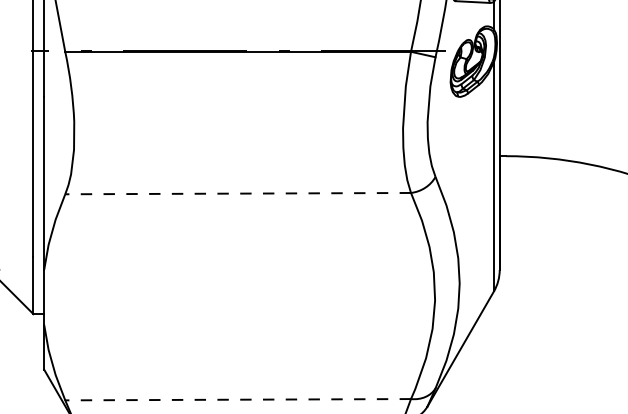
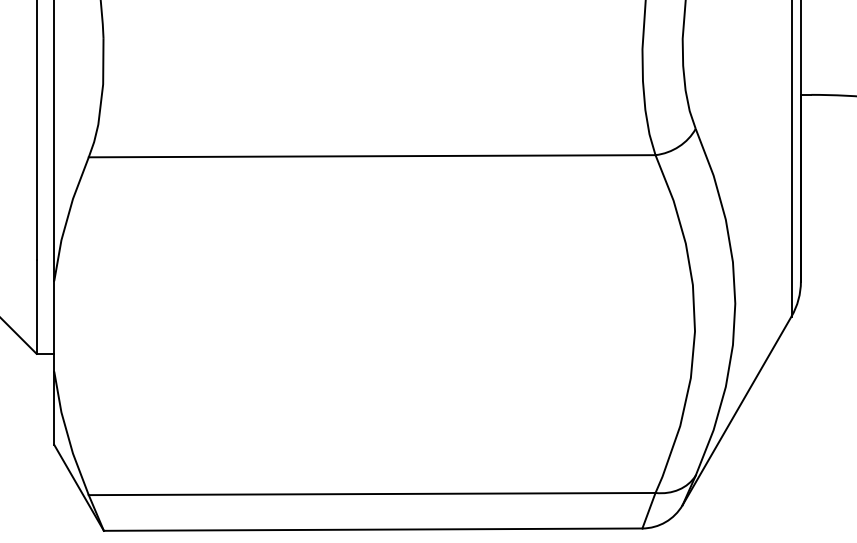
line: (238, 193) -> (372, 156), dashed -> solid
line: (238, 399) -> (372, 493), dashed -> solid

